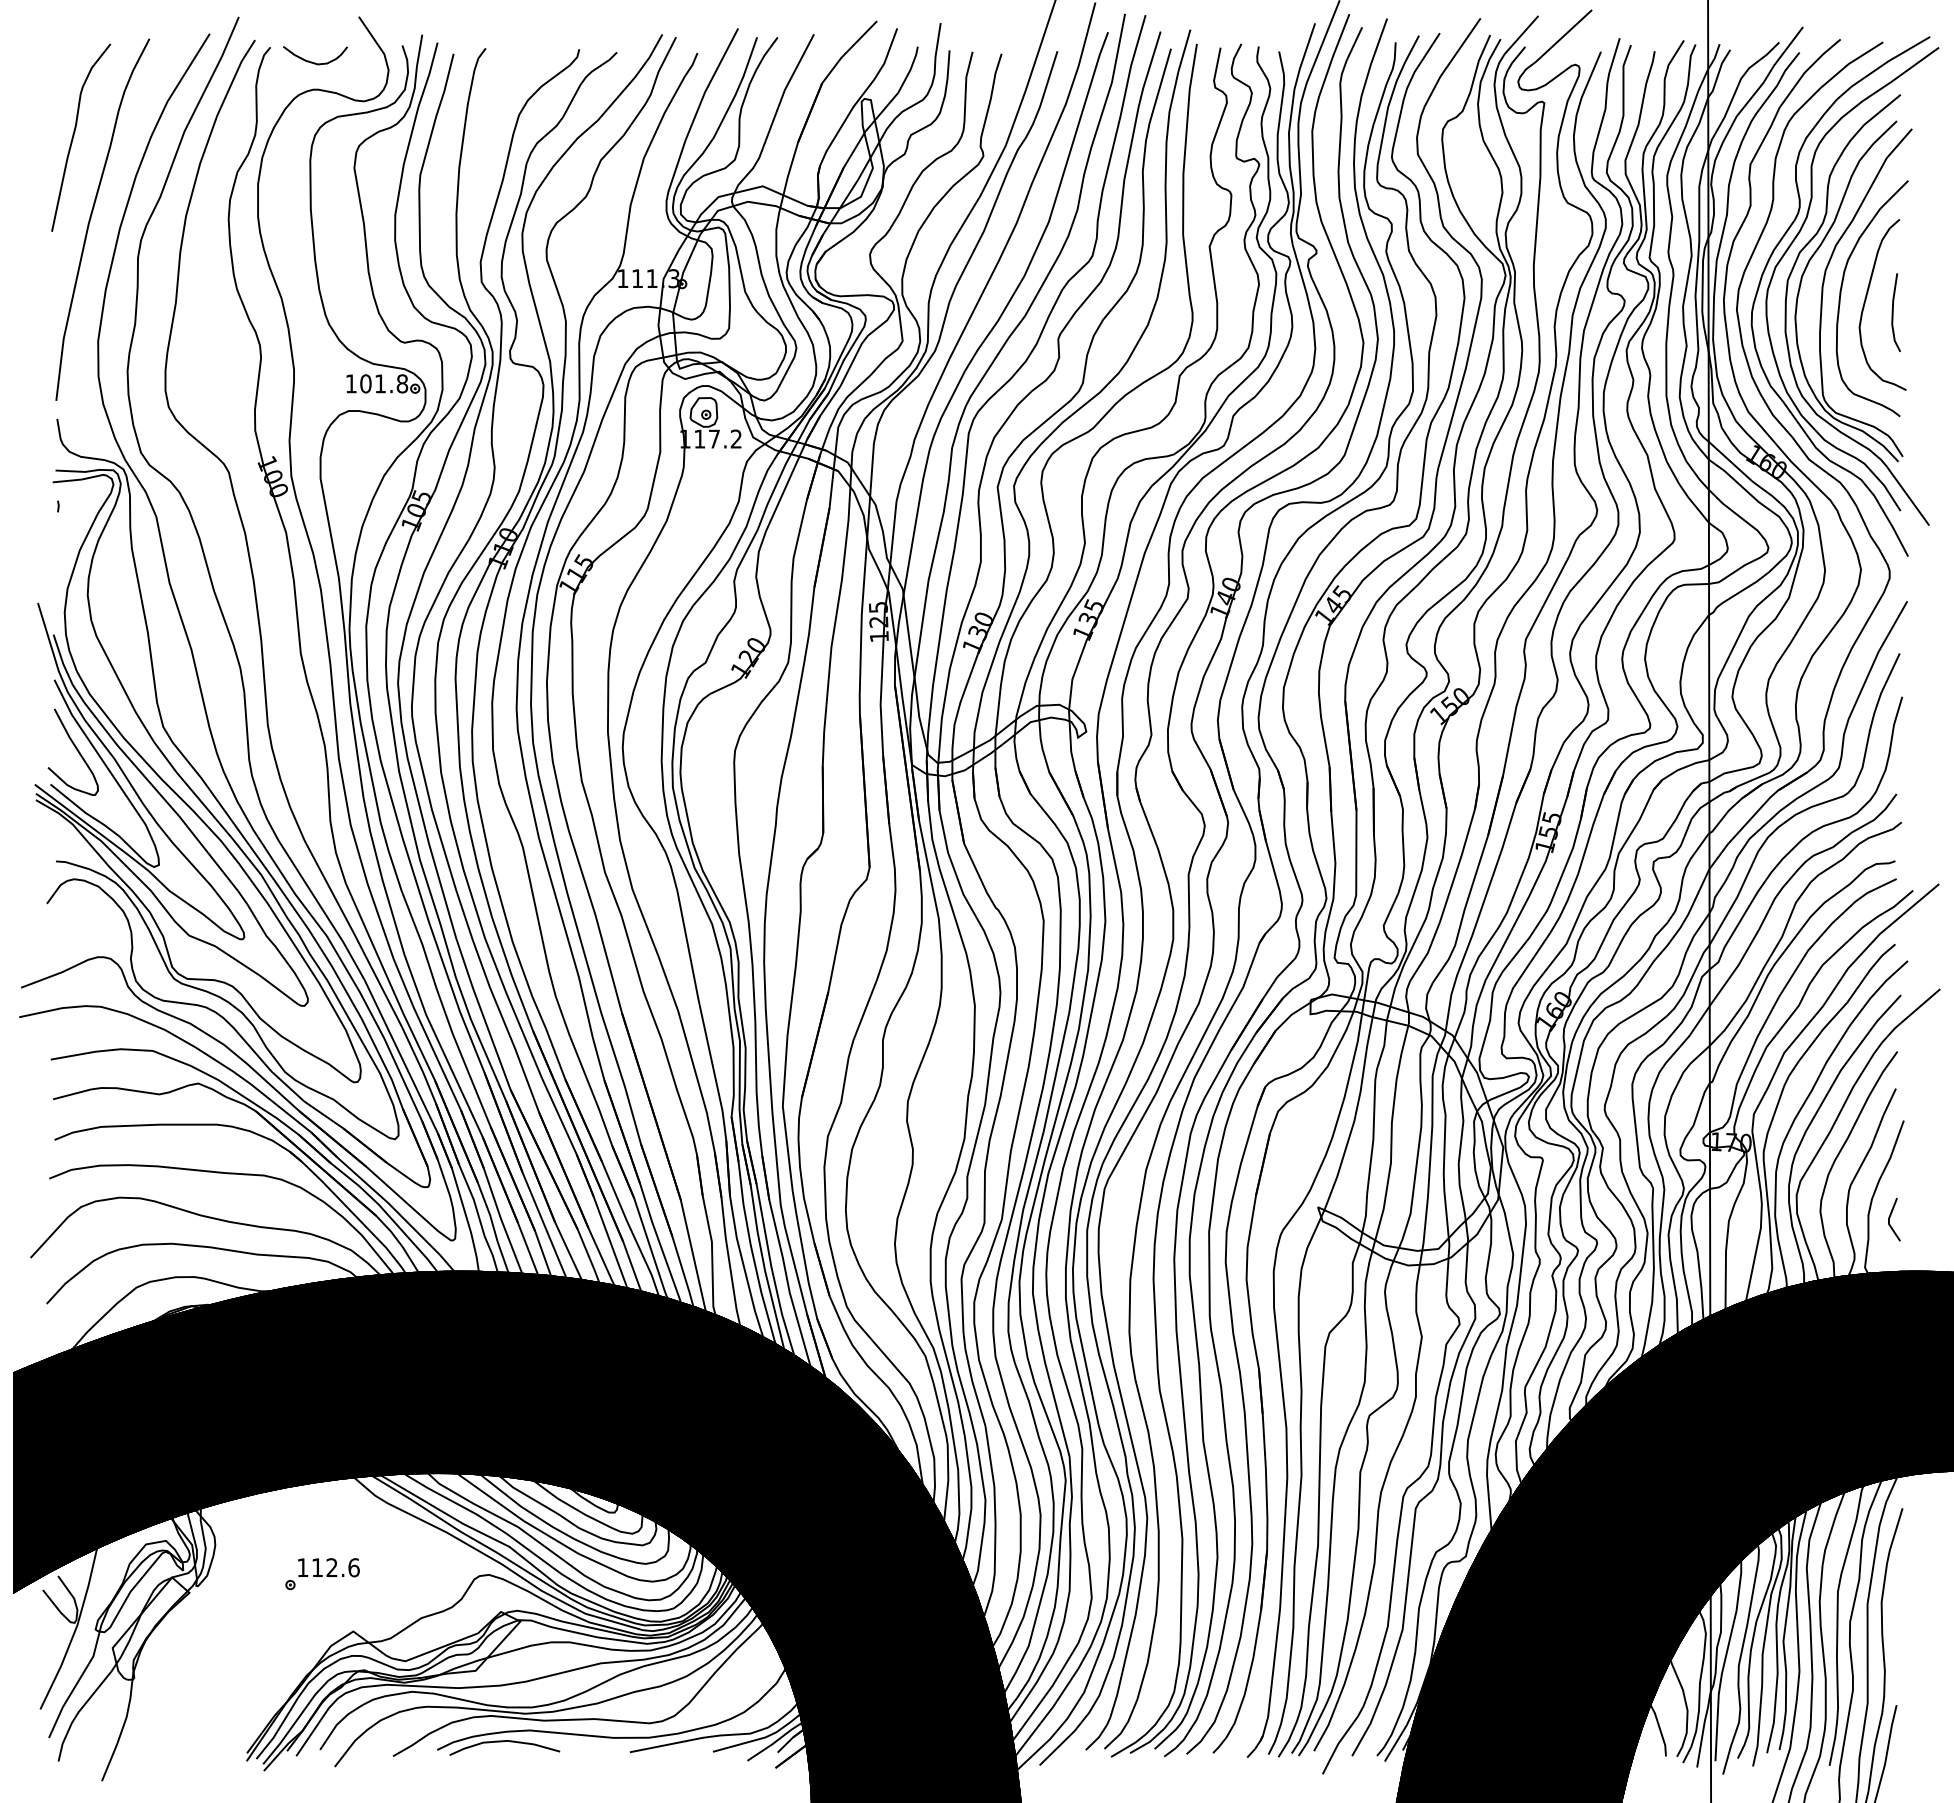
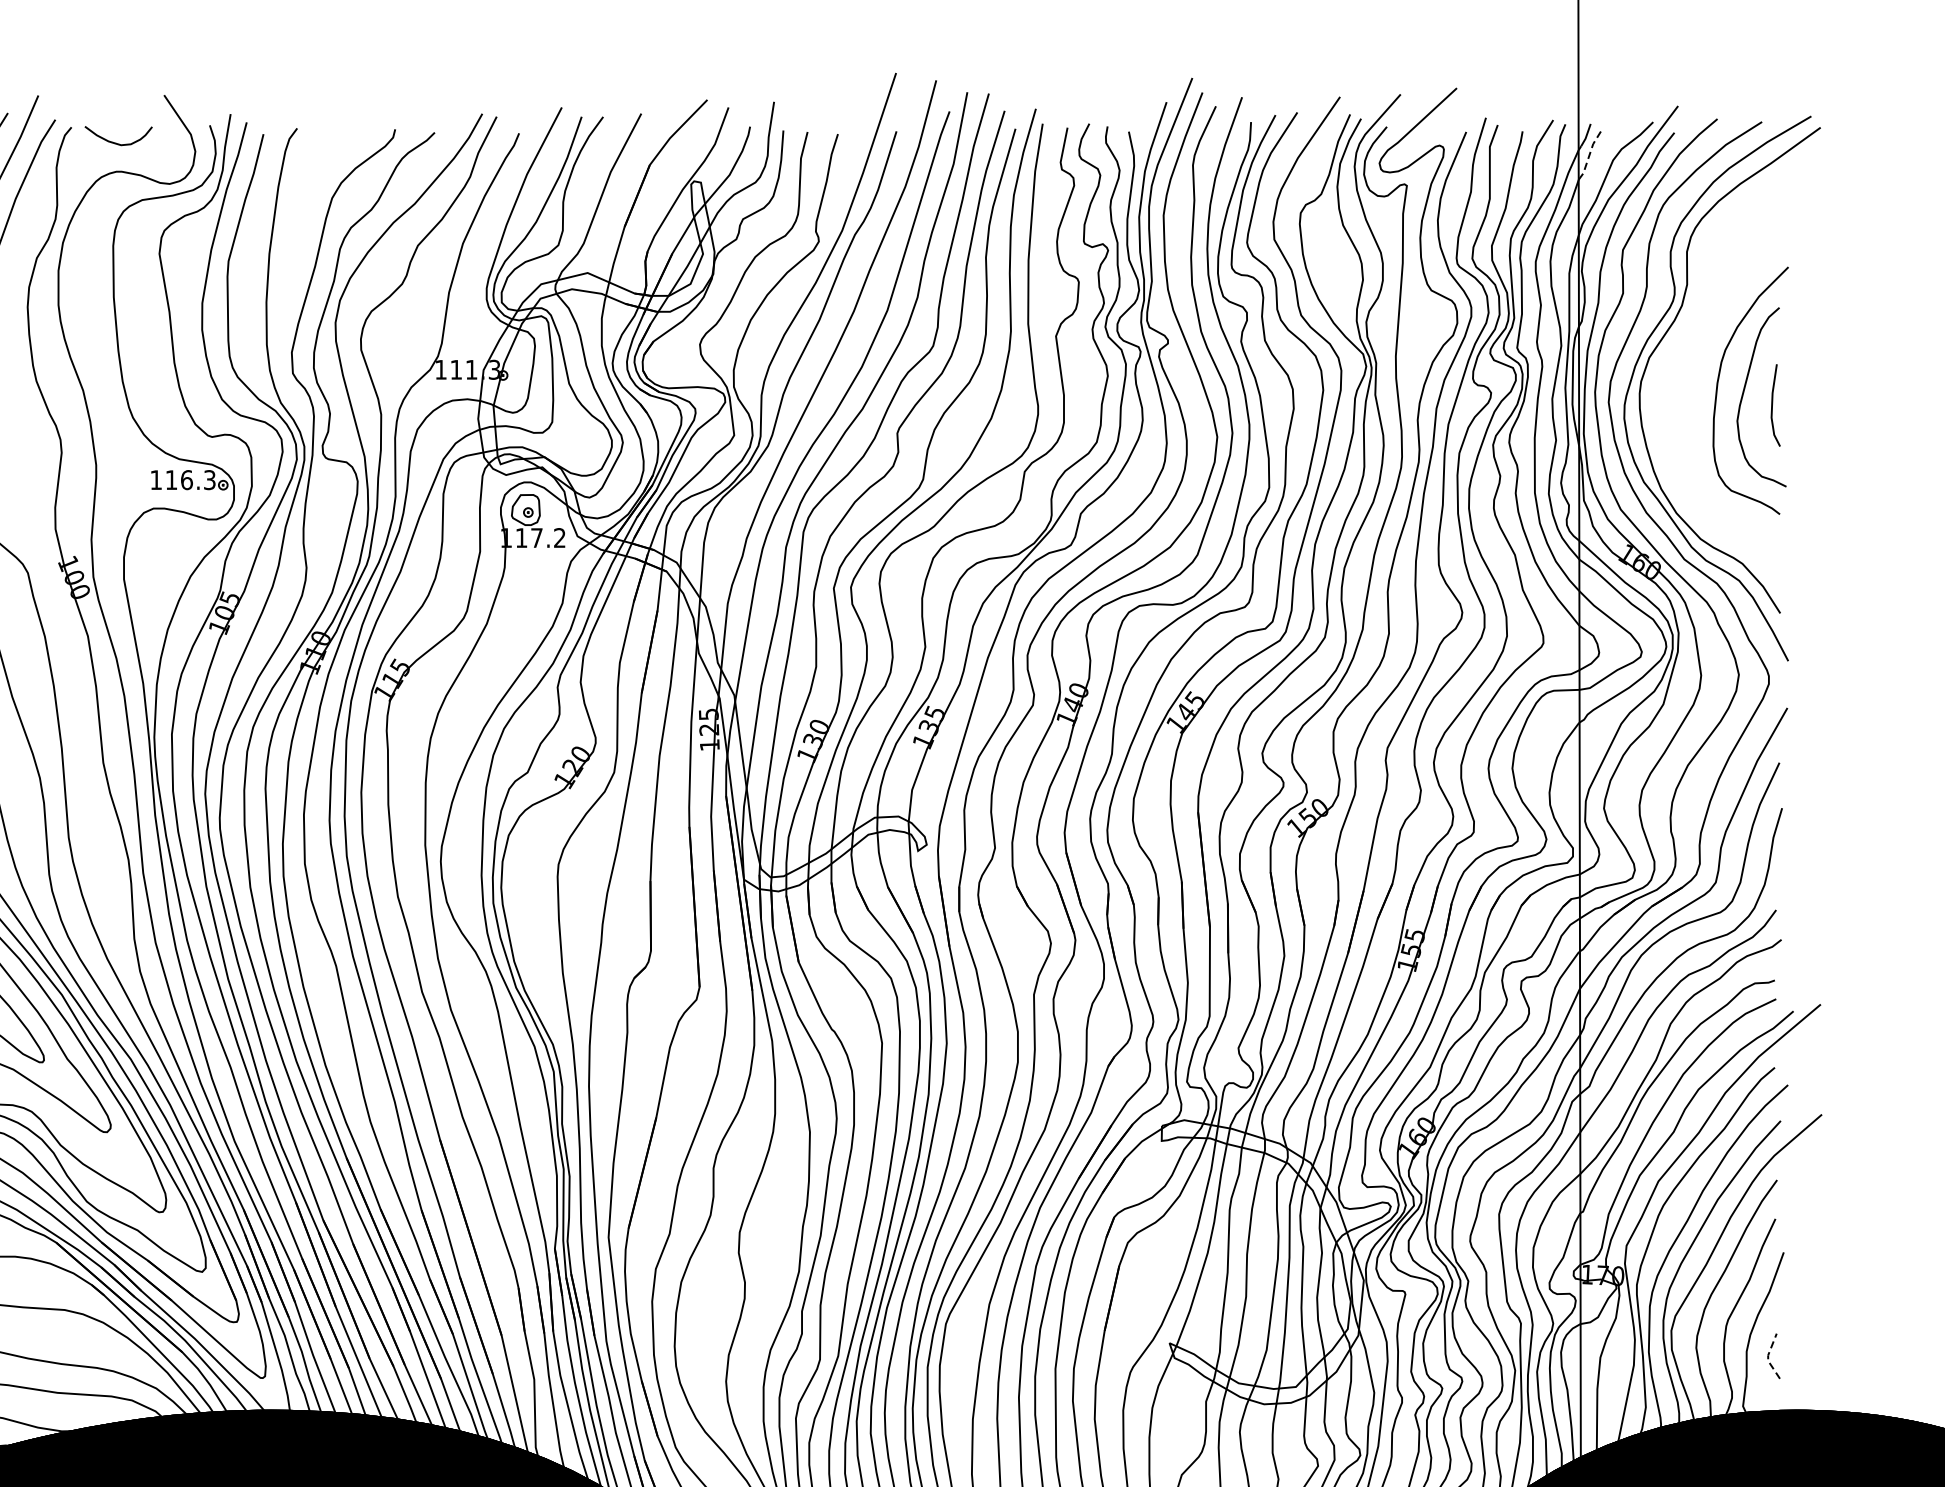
line: (1718, 73) -> (1589, 154), solid -> dashed
part: (1822, 309) -> (1698, 402), removed
text: (384, 383) -> (191, 479), 101.8 -> 116.3
line: (1888, 1220) -> (1767, 1357), solid -> dashed

